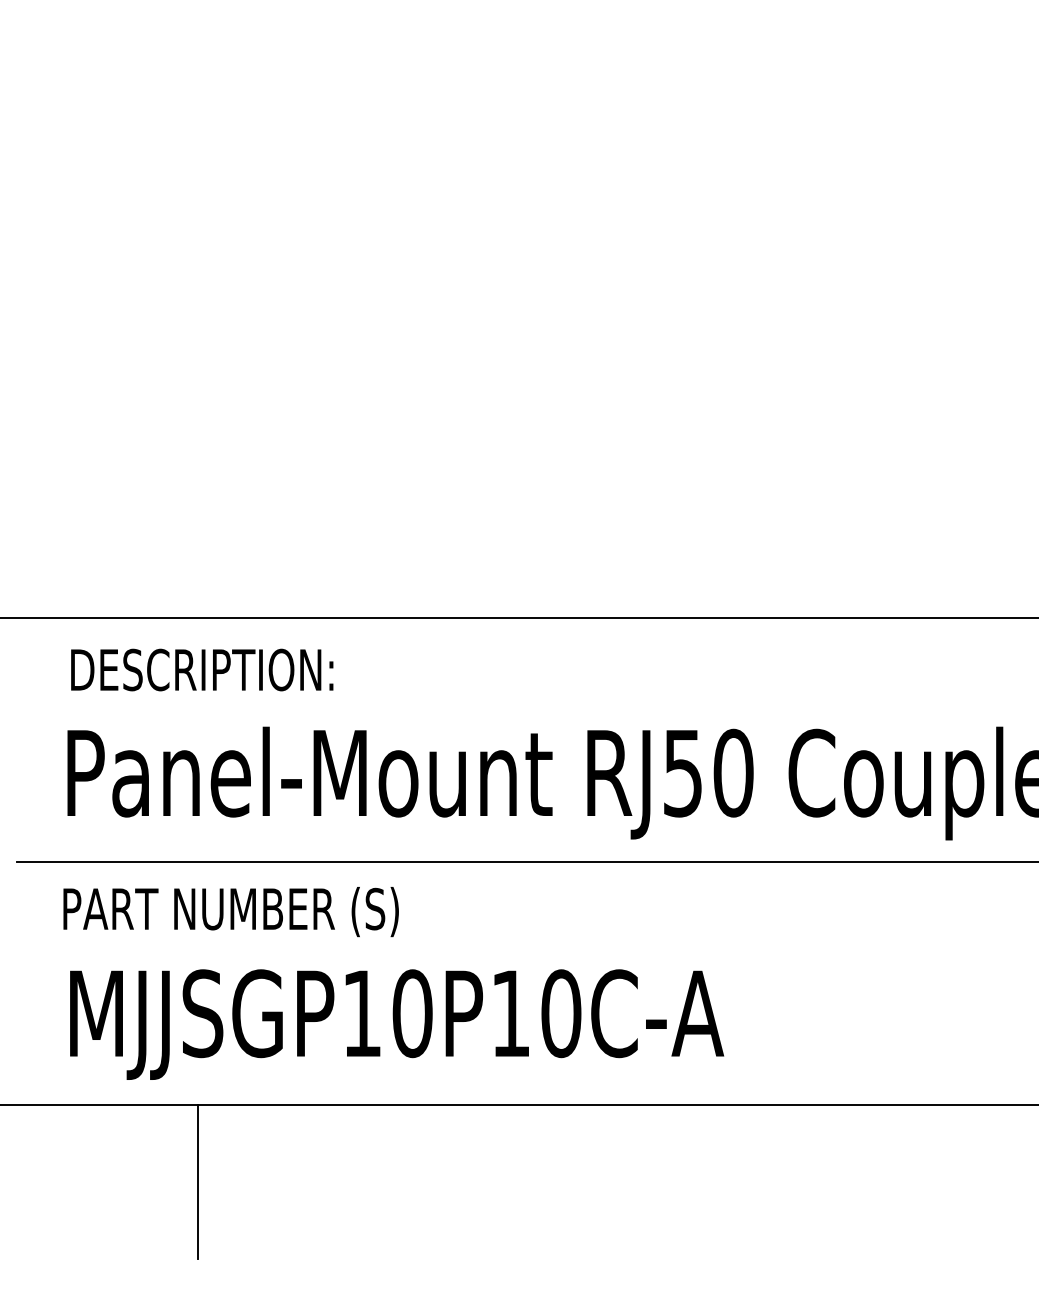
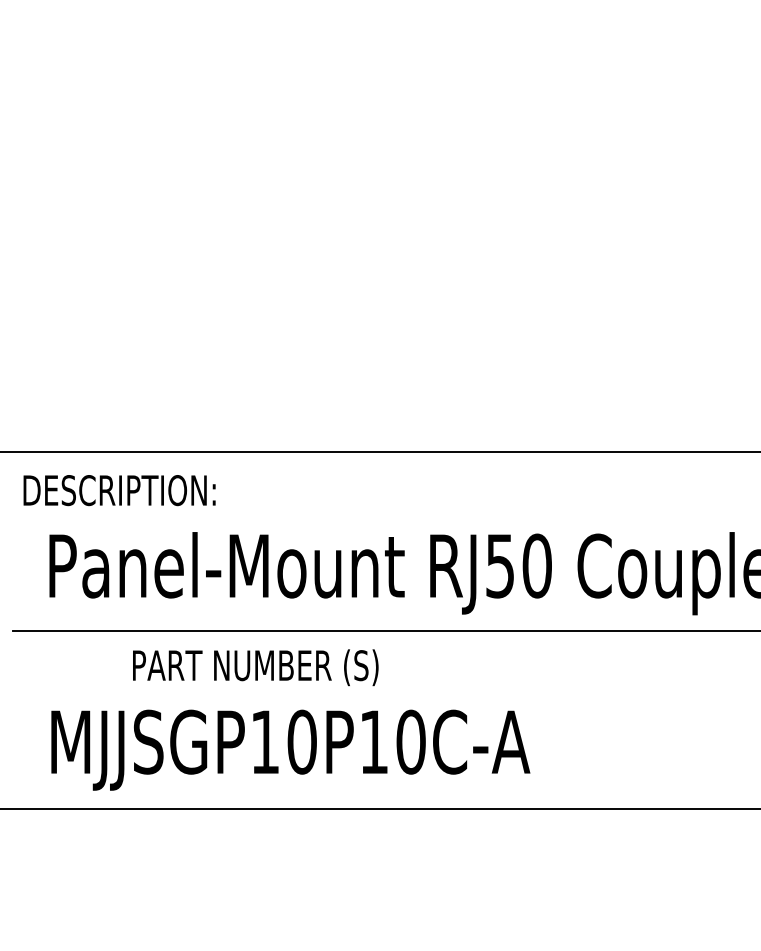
text: (202, 669) -> (119, 490), moved
text: (230, 912) -> (255, 668), moved
line: (198, 1182) -> (145, 865), removed

